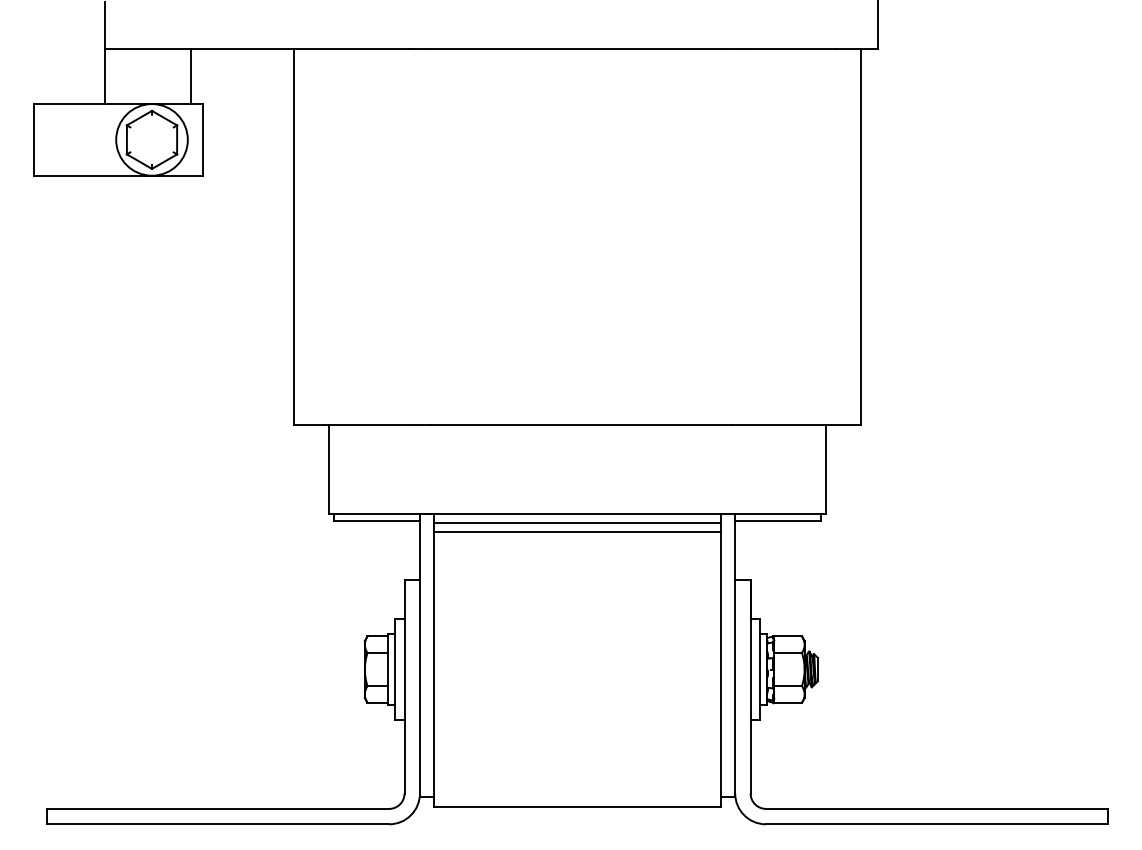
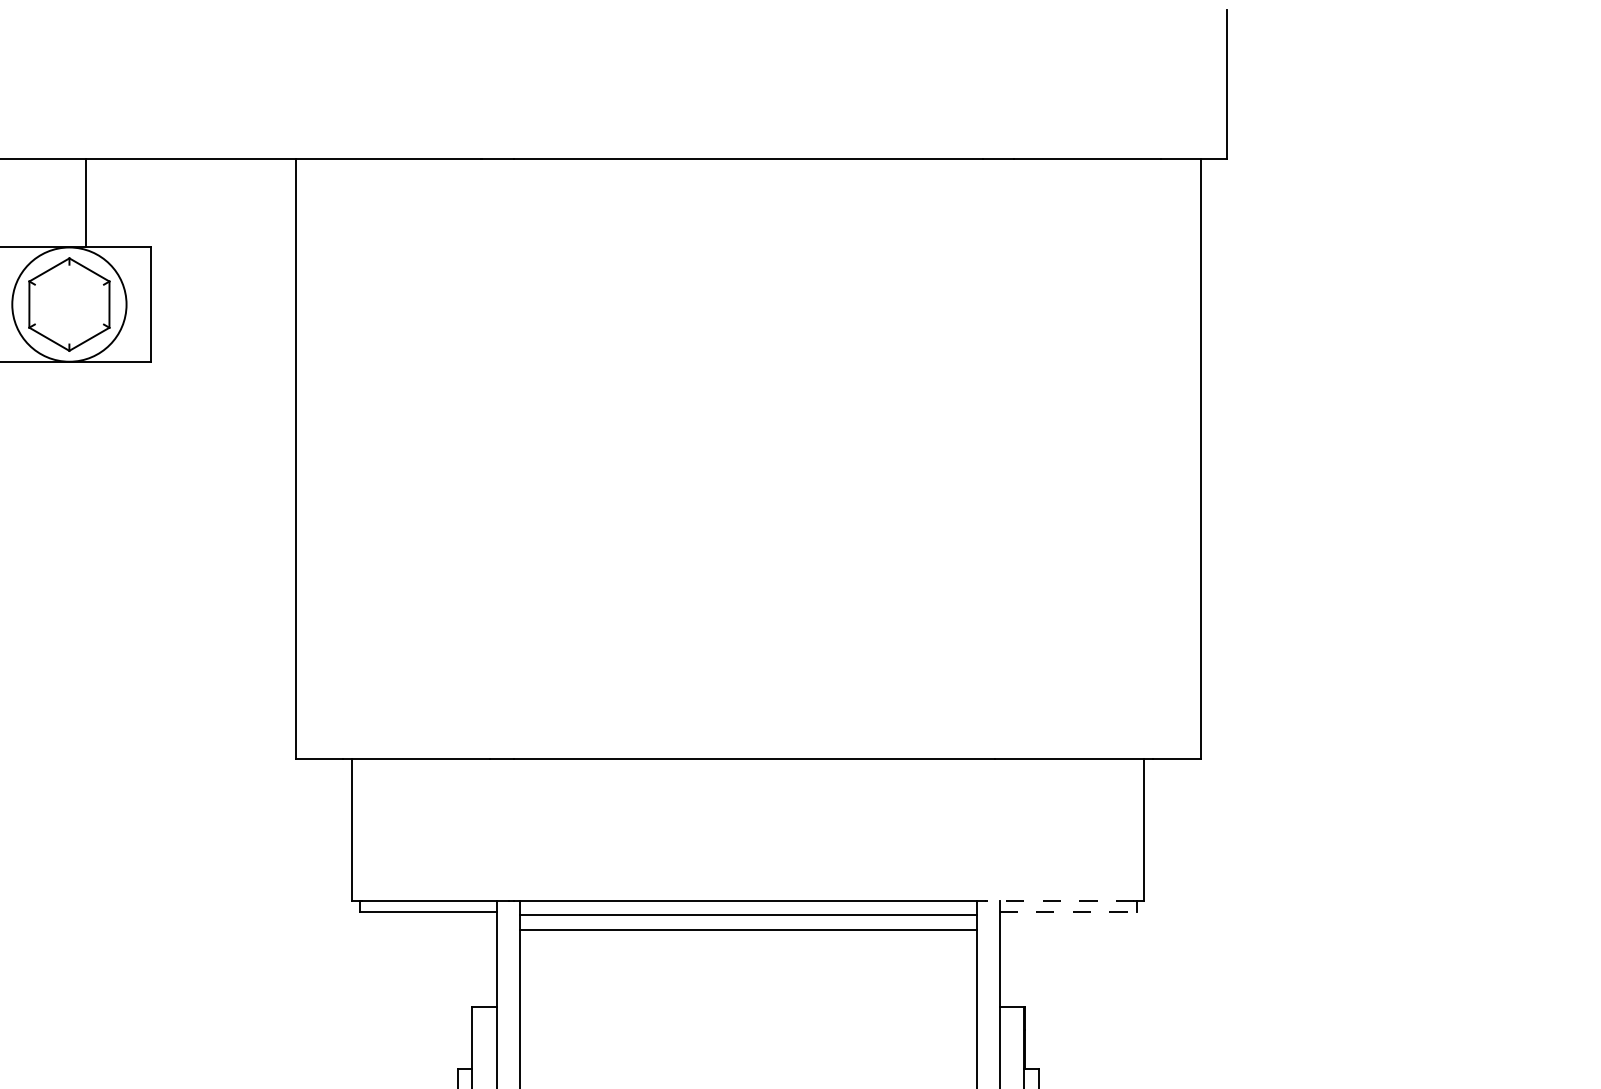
line: (191, 76) -> (86, 203), moved
line: (772, 513) -> (1059, 900), solid -> dashed
line: (778, 520) -> (1068, 911), solid -> dashed

